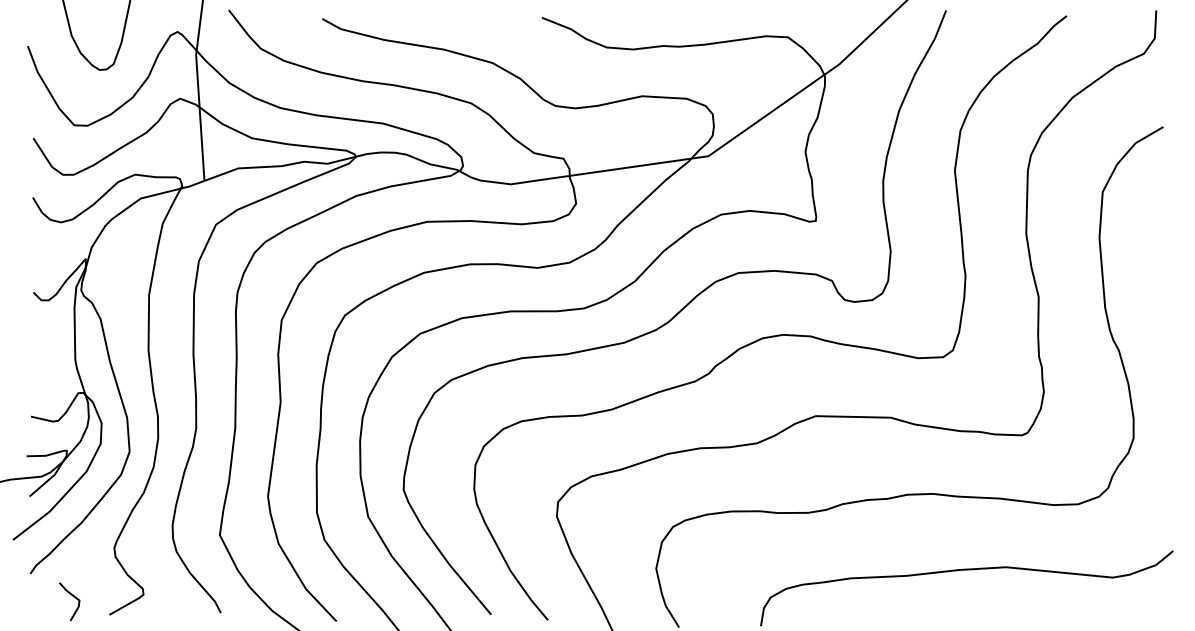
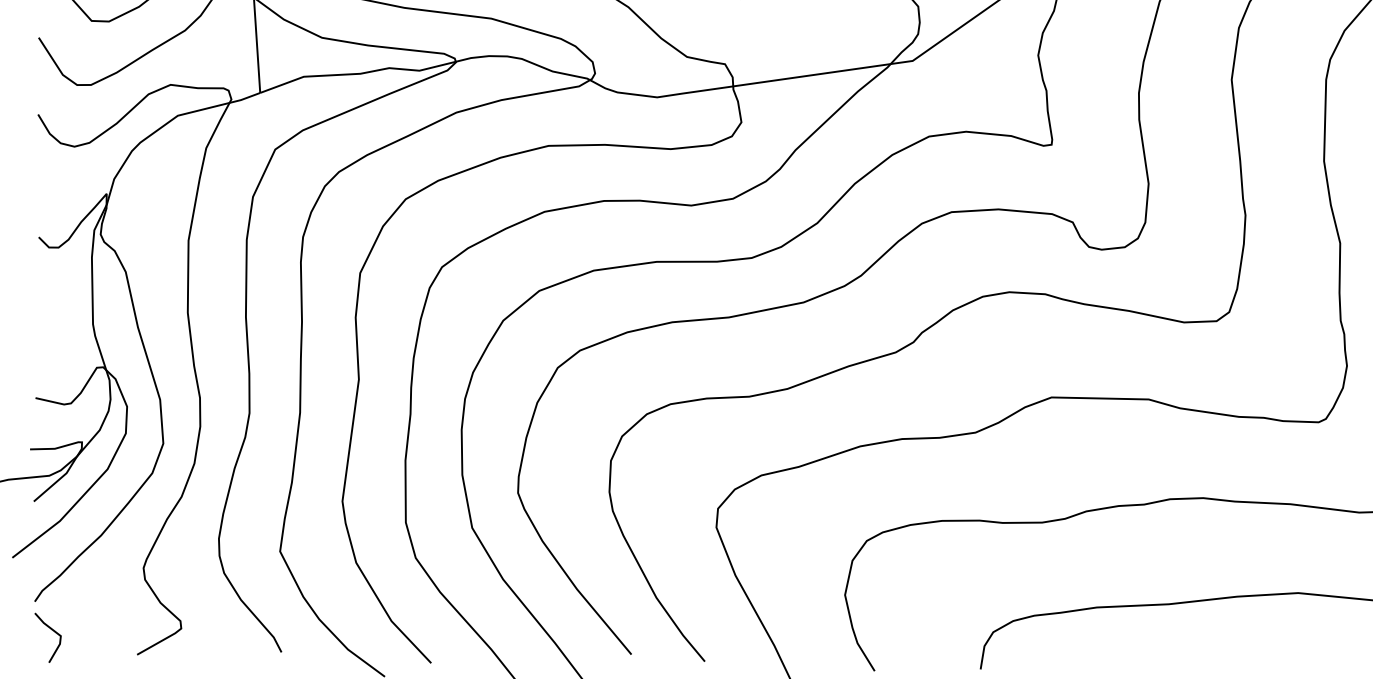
line: (73, 597) -> (53, 632), moved

